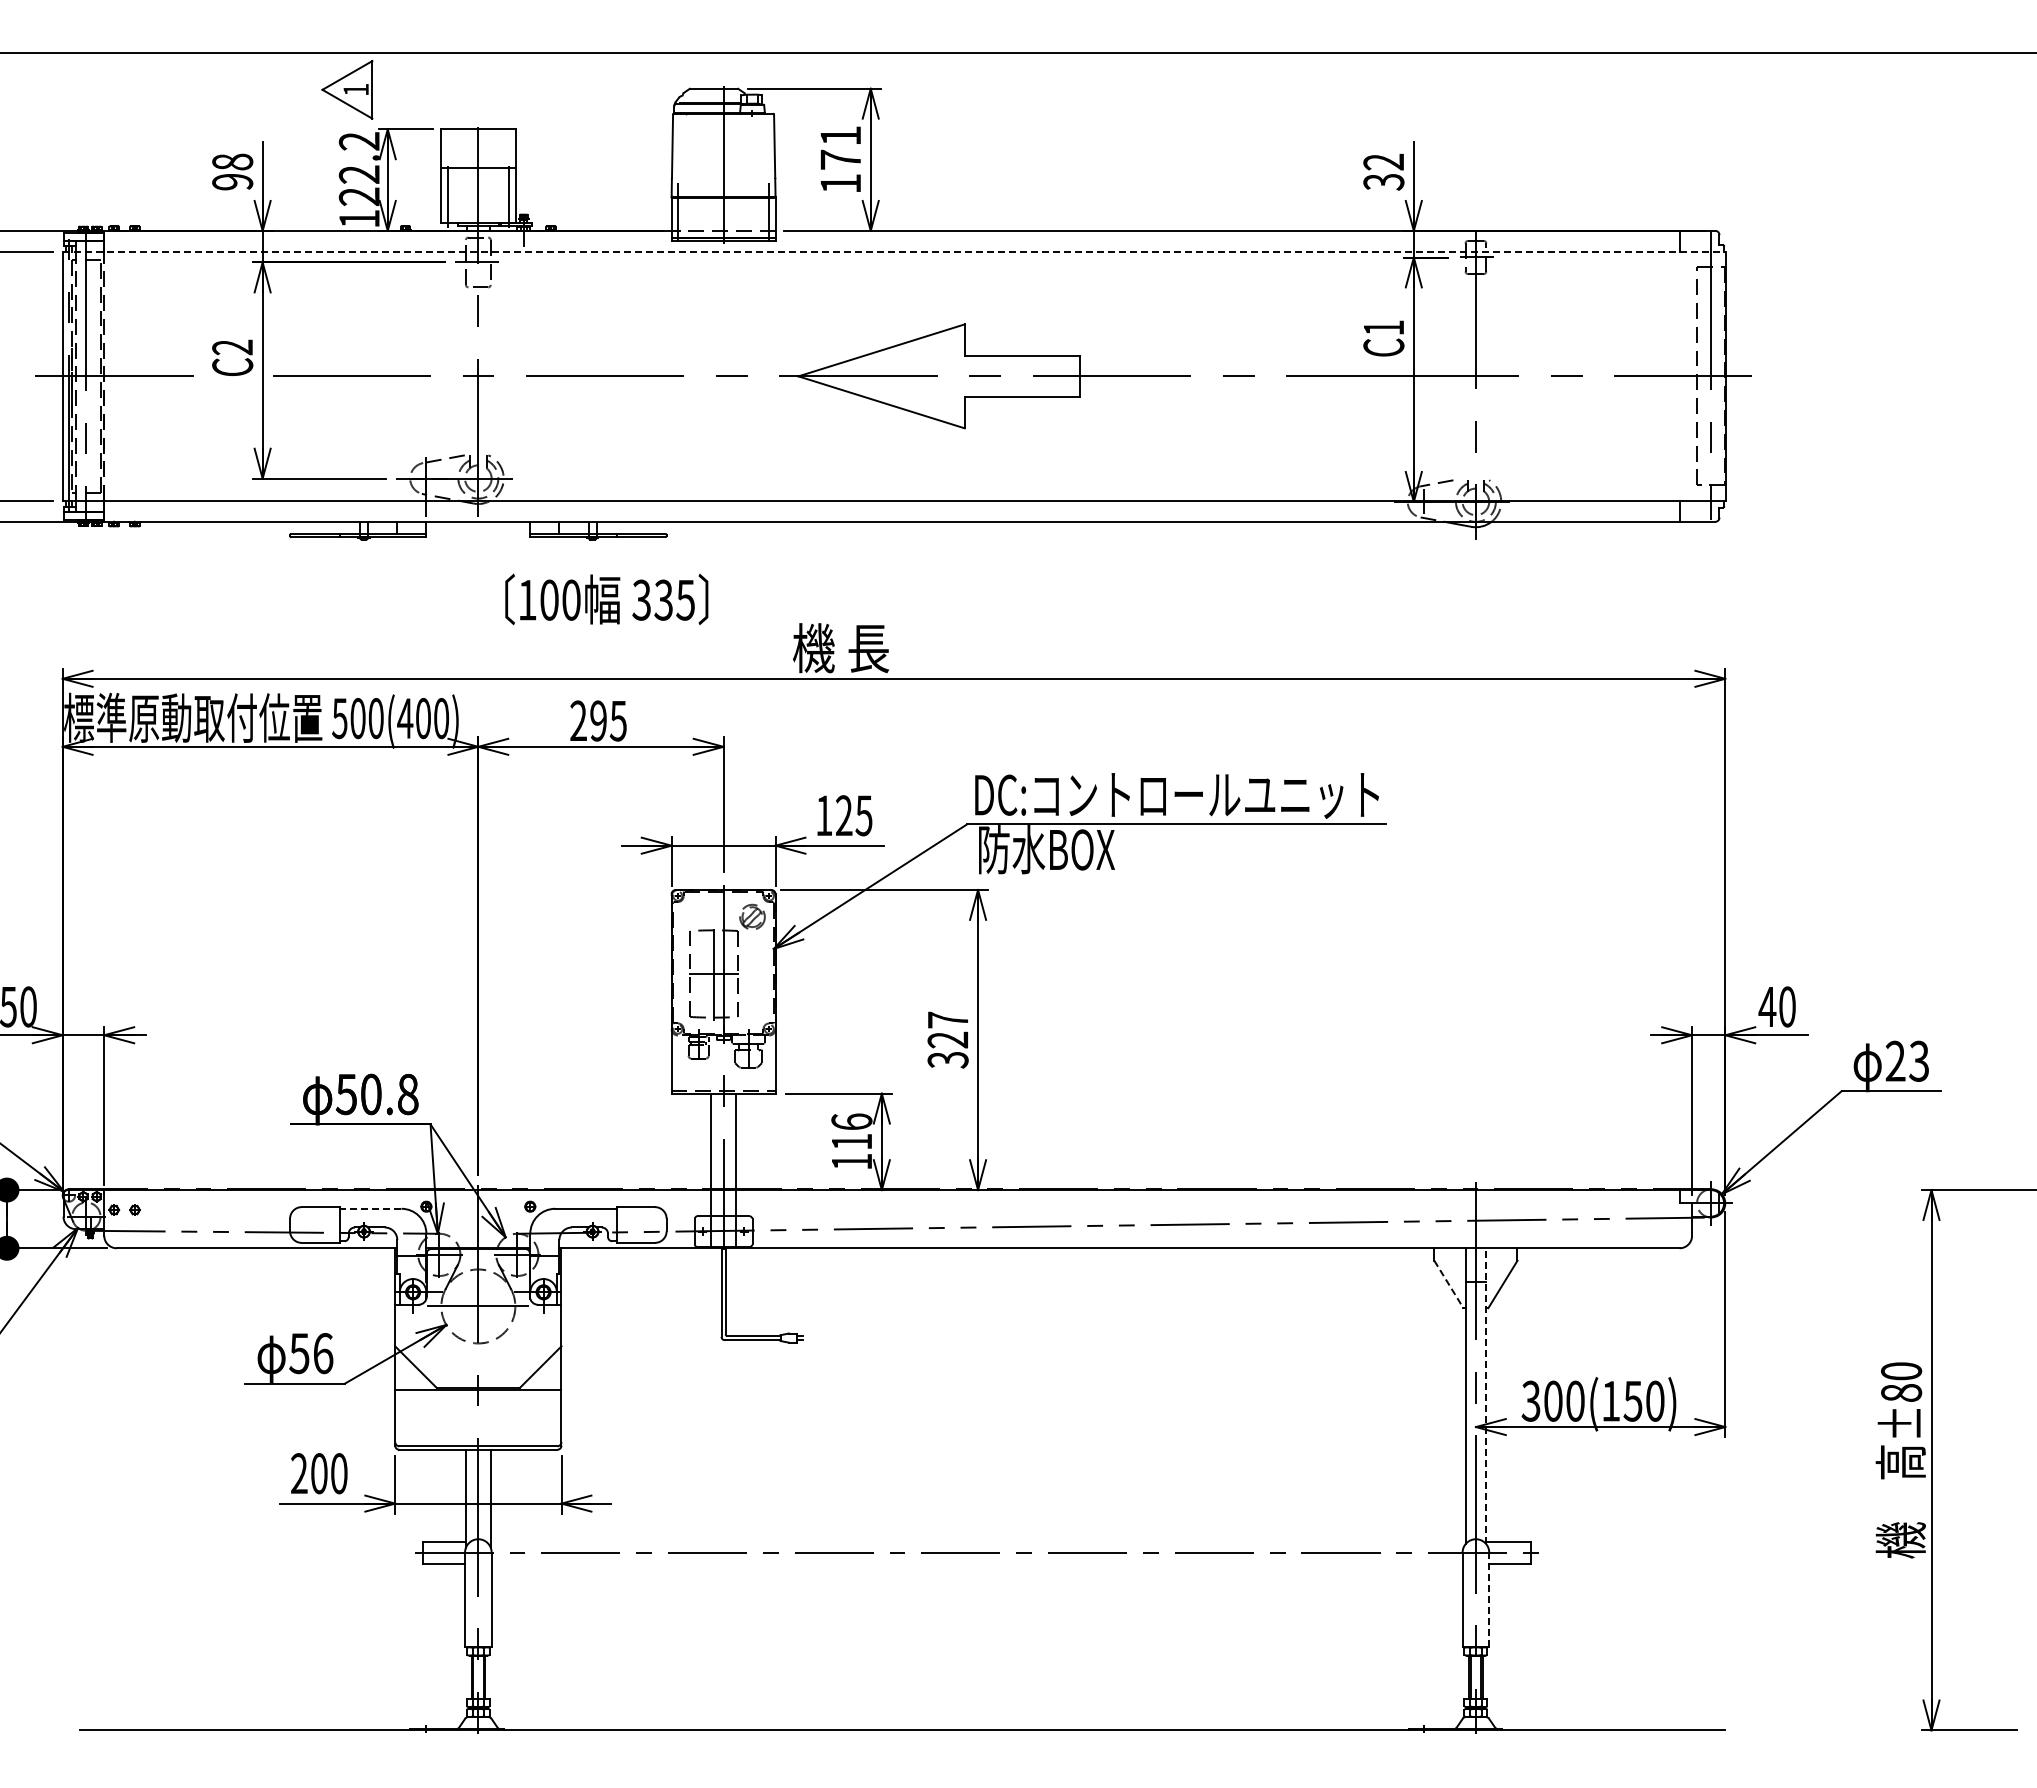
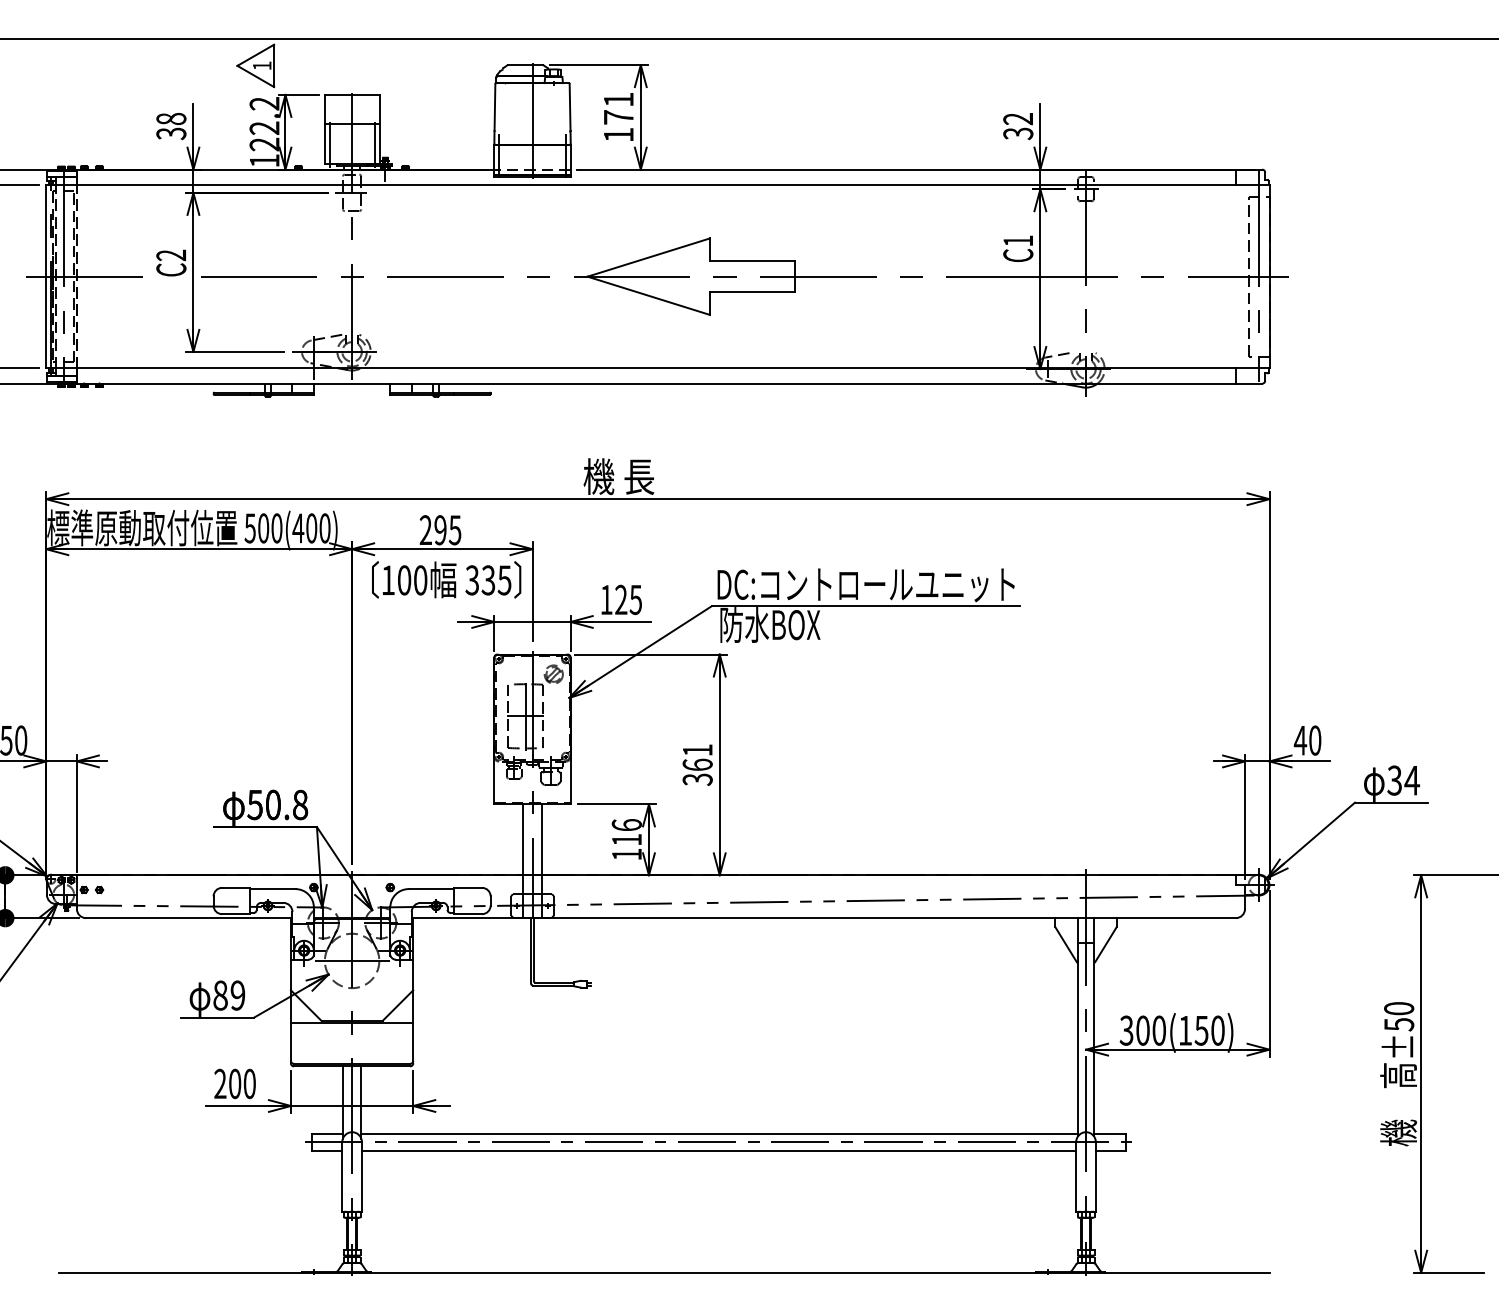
text: (232, 182) -> (171, 134), 98 -> 38
line: (894, 251) -> (658, 184), dashed -> solid
text: (606, 599) -> (446, 579), moved
text: (947, 1029) -> (697, 757), 327 -> 361
text: (1907, 1060) -> (1403, 779), 23 -> 34
line: (370, 1208) -> (272, 888), dashed -> solid
line: (1448, 1284) -> (1065, 944), dashed -> solid
text: (311, 1353) -> (229, 995), 56 -> 89
text: (1901, 1393) -> (1399, 1024), ±80 -> ±50
line: (1486, 1396) -> (1093, 1027), dashed -> solid
line: (977, 1541) -> (719, 1133), added
line: (976, 1564) -> (718, 1150), added
line: (1489, 1599) -> (1096, 1176), dashed -> solid

